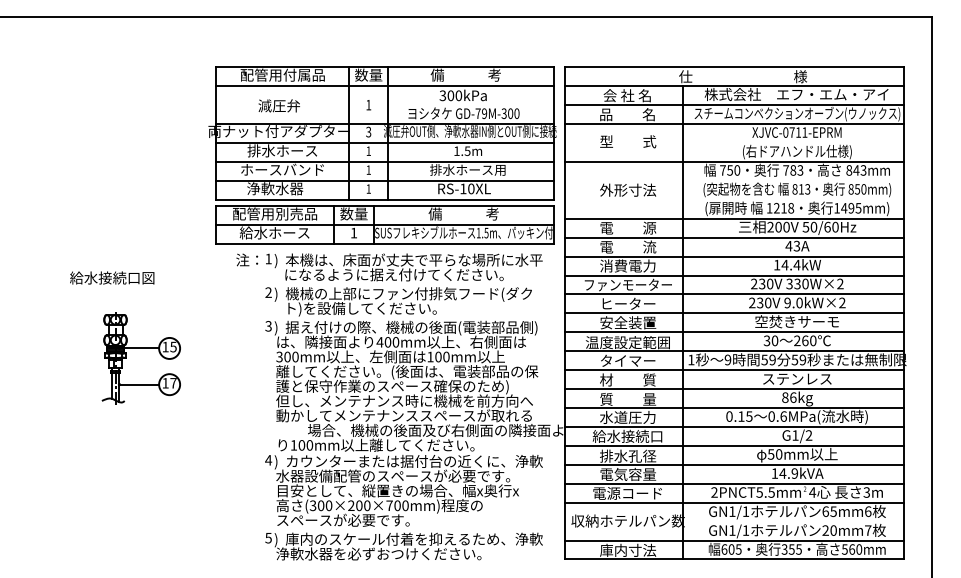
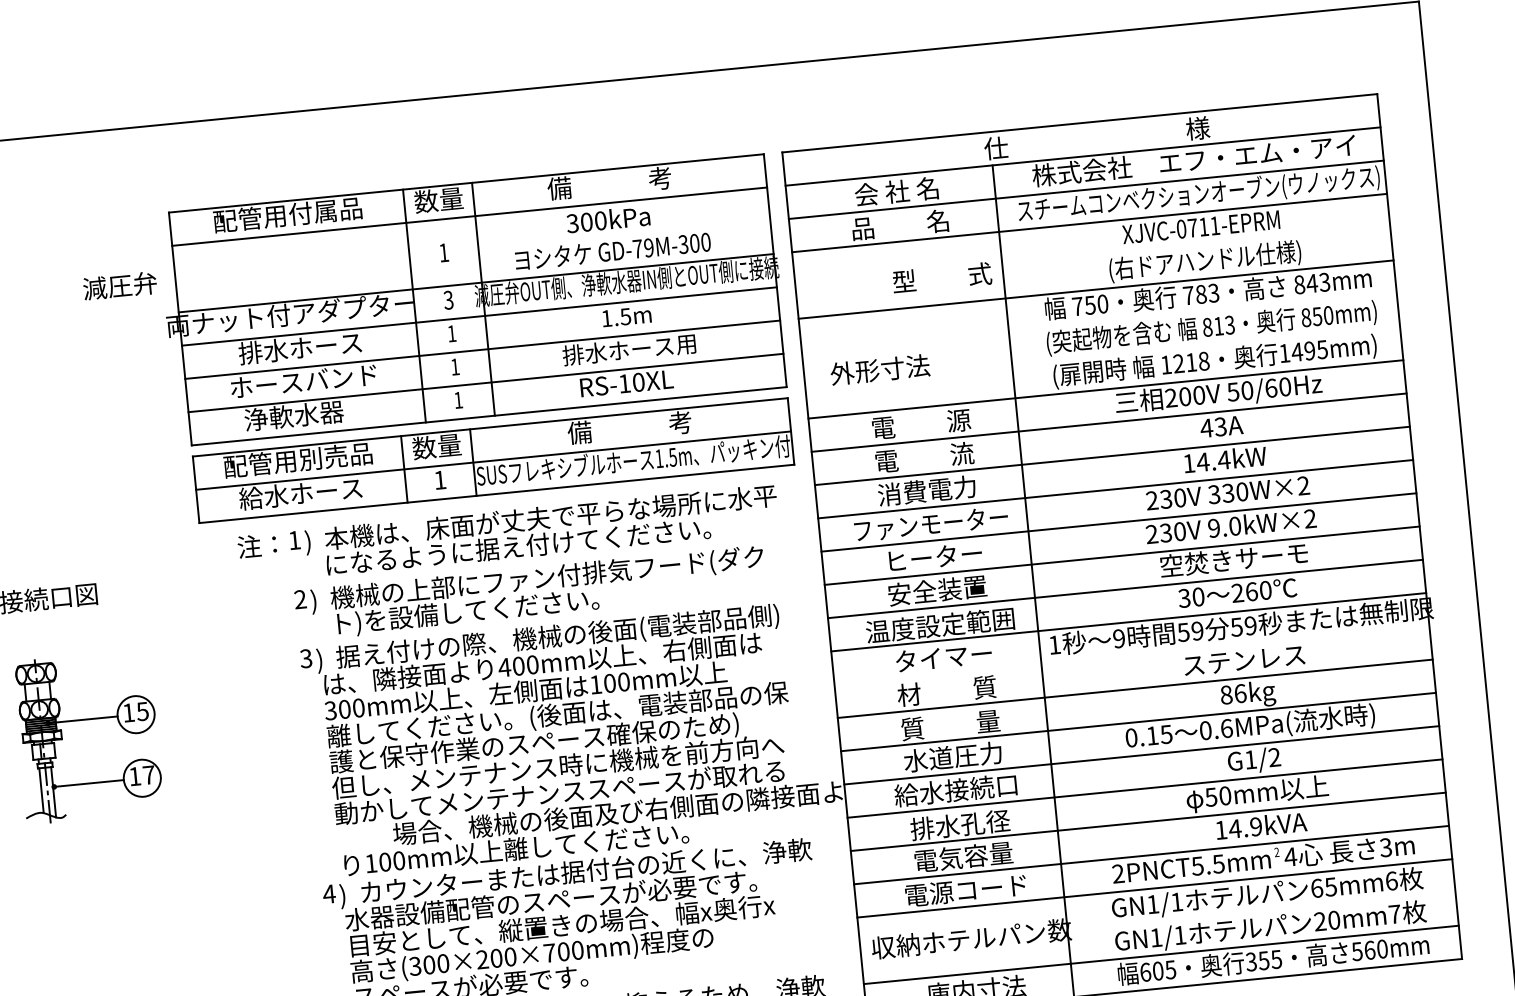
text: (278, 105) -> (118, 285), moved
text: (628, 141) -> (942, 277), moved
text: (628, 189) -> (880, 368), moved
line: (733, 370) -> (1130, 656), removed

